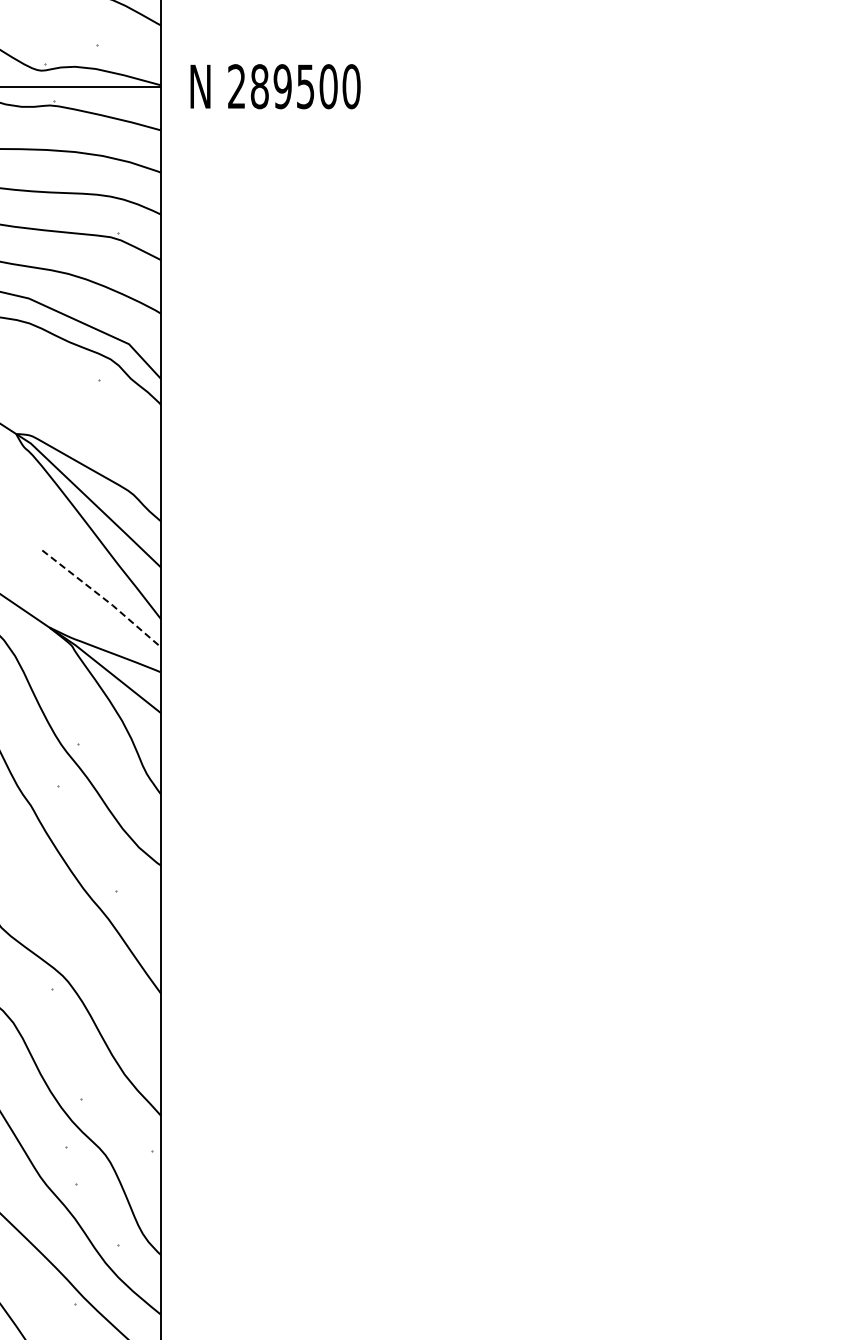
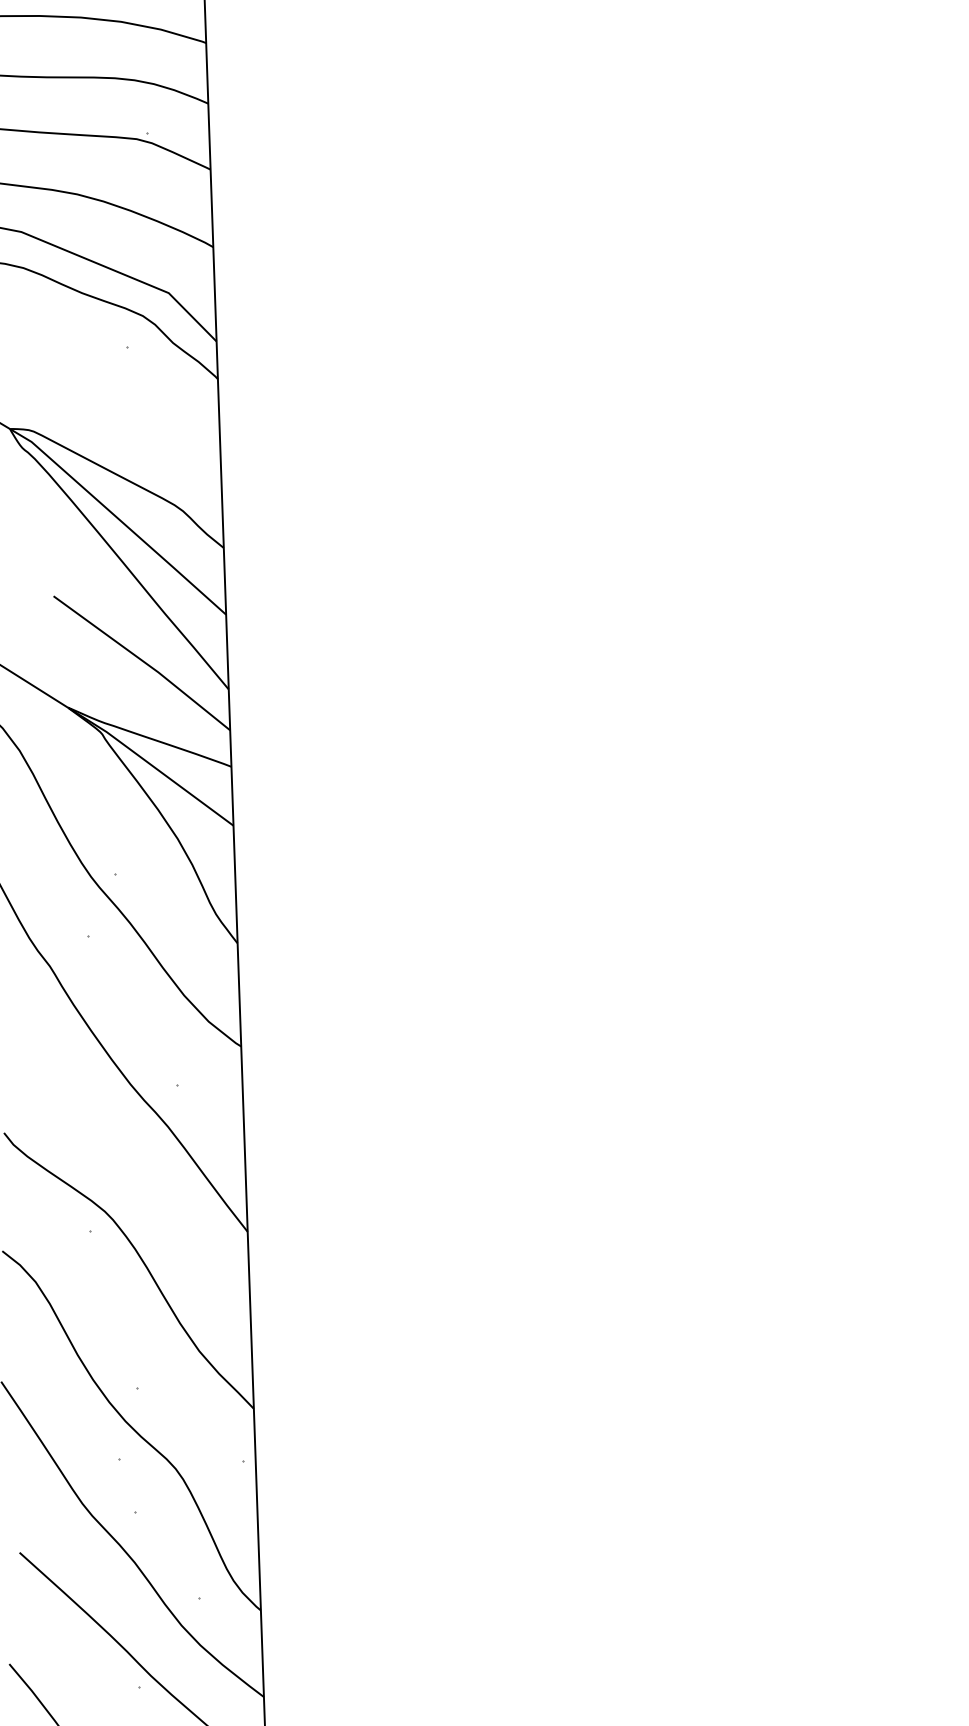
line: (103, 598) -> (144, 662), dashed -> solid

